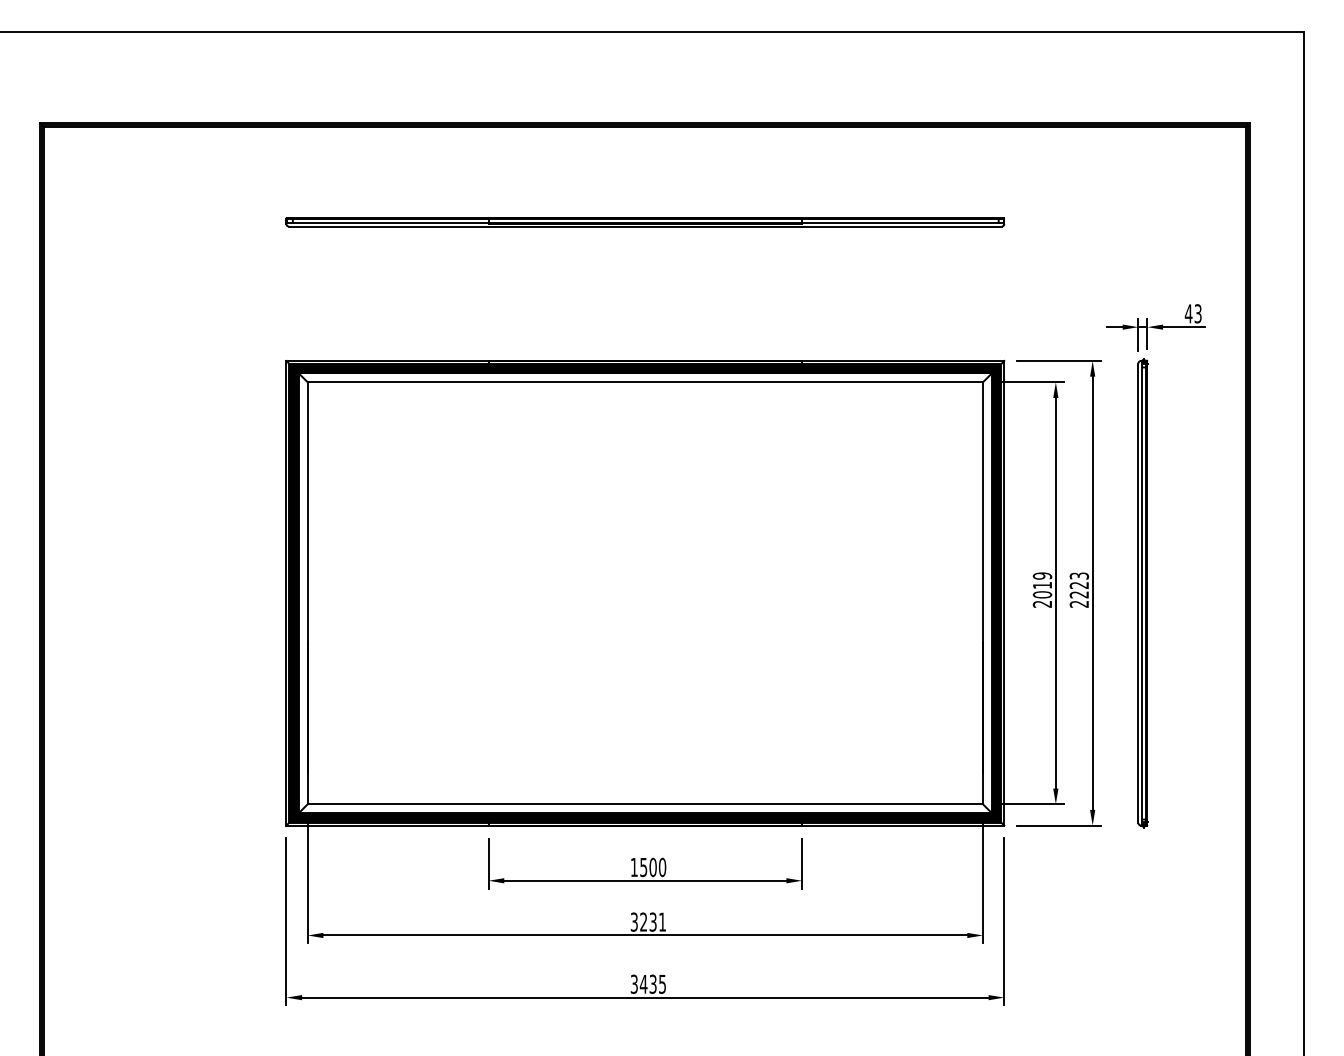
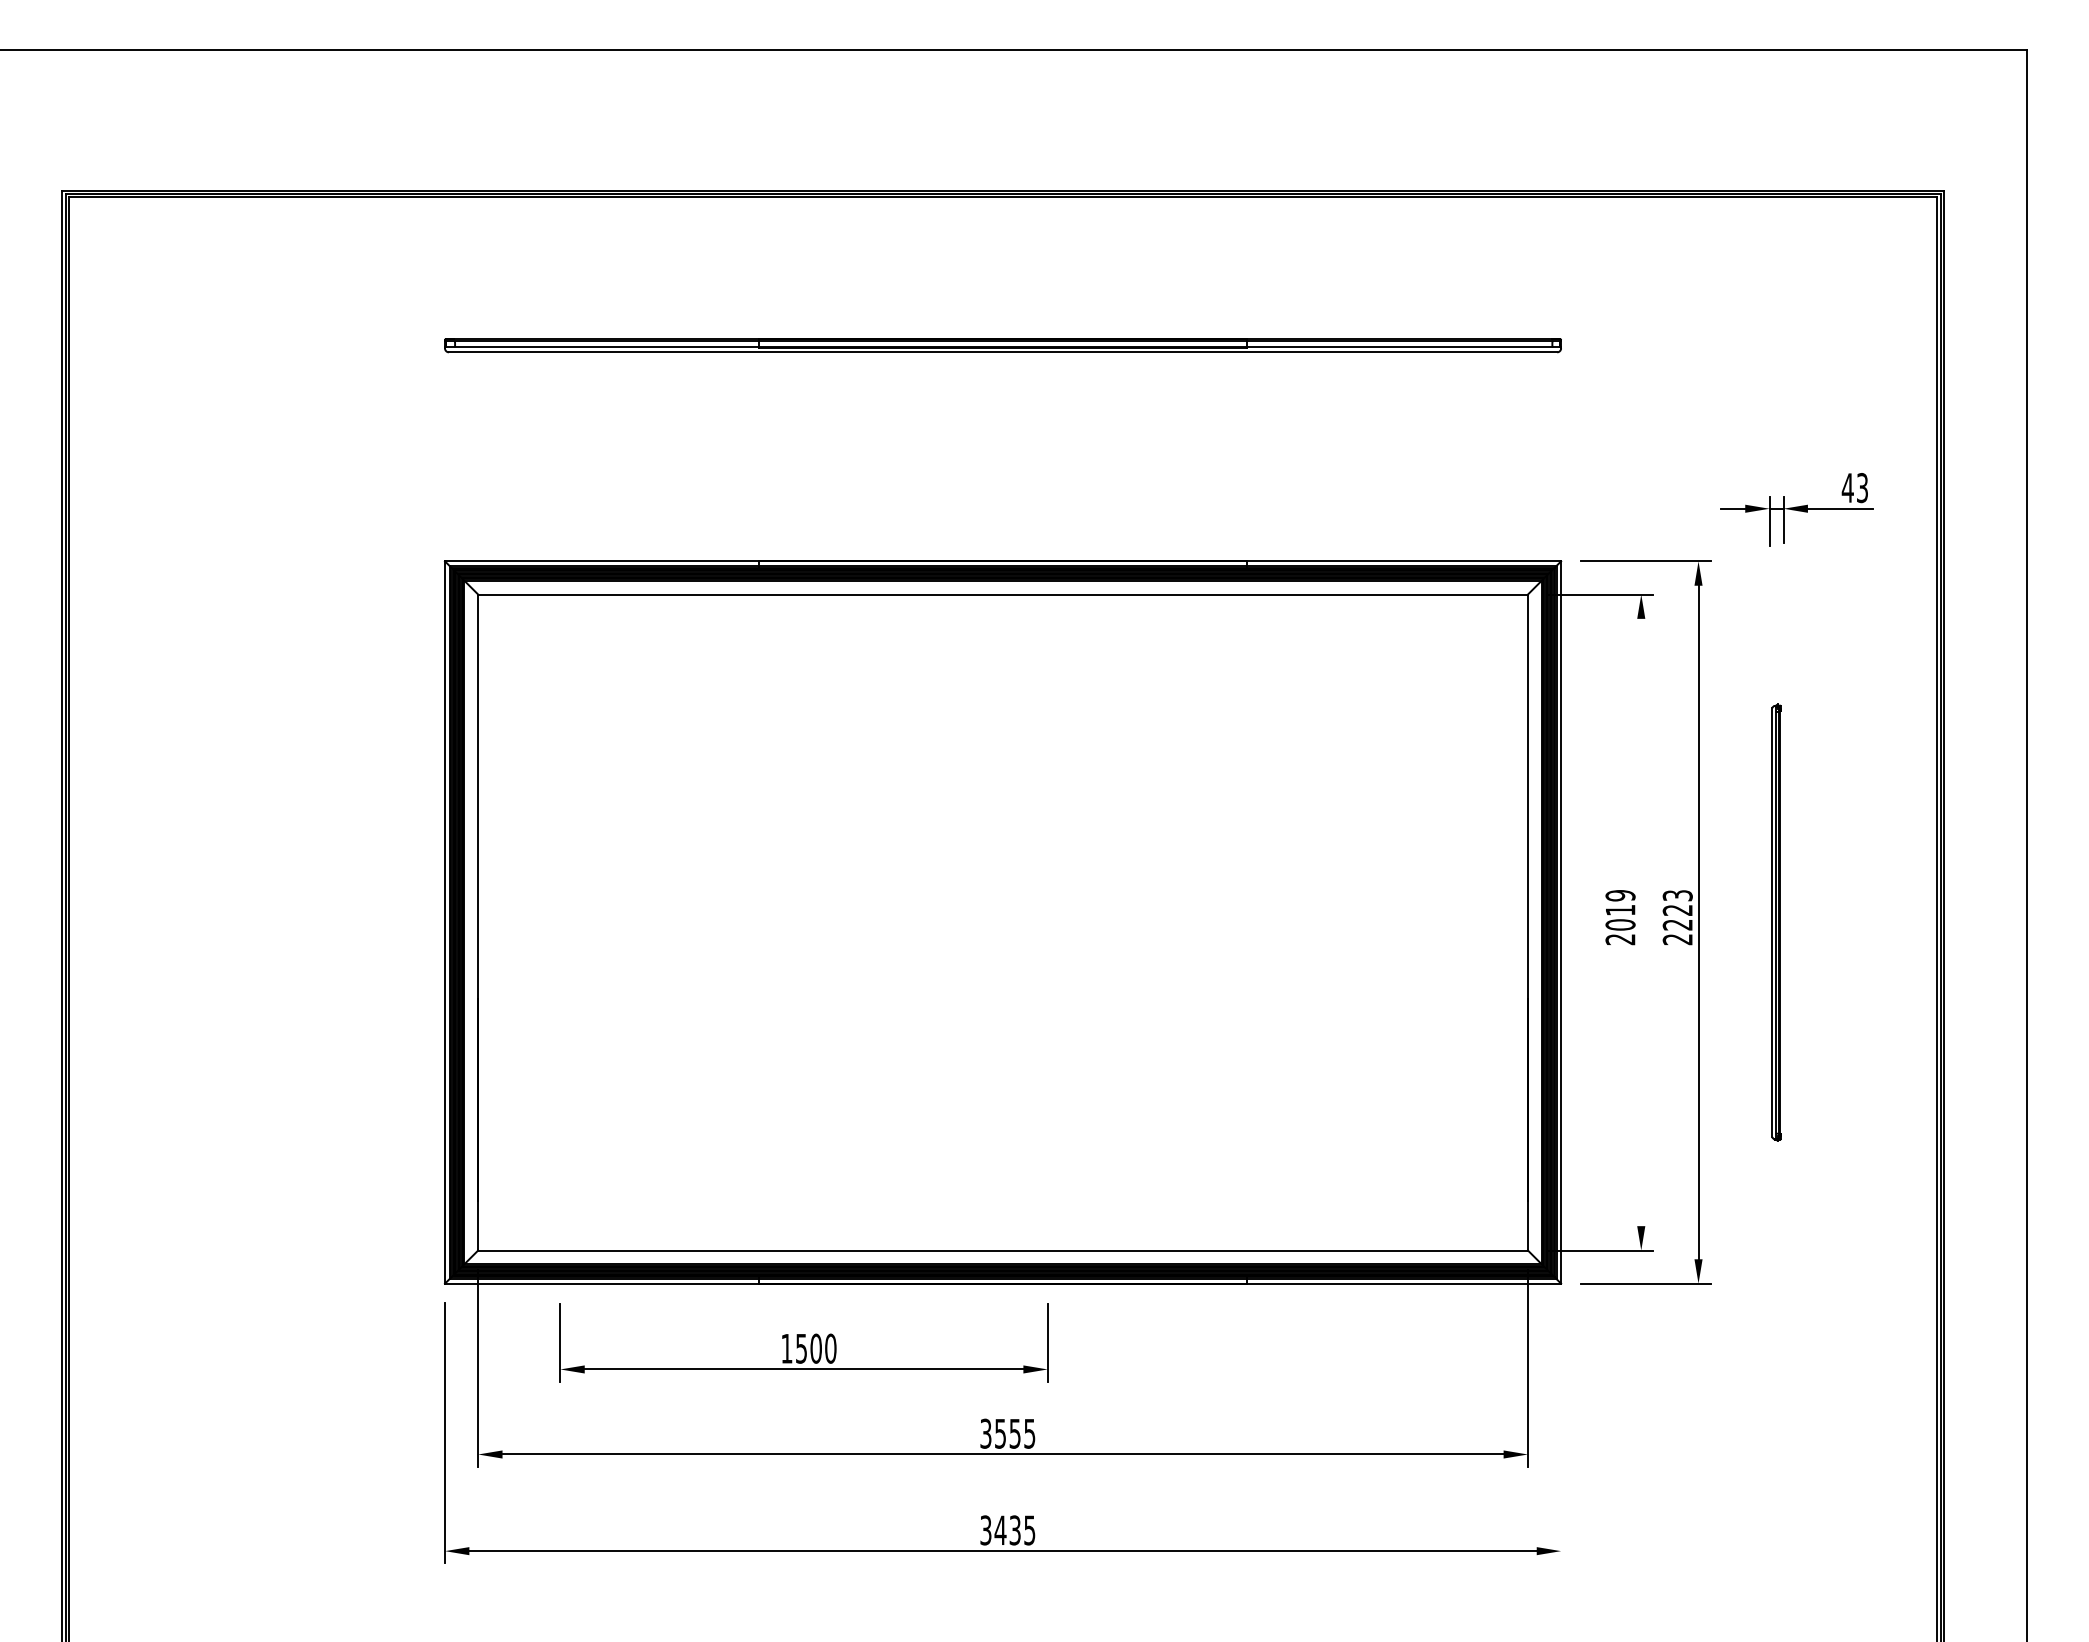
line: (1055, 592) -> (1640, 921), removed
part: (1142, 593) -> (1775, 922), size x0.6
part: (645, 863) -> (804, 1342), moved
text: (652, 921) -> (1014, 1432), 3231 -> 3555
line: (1004, 921) -> (1561, 1432), removed

